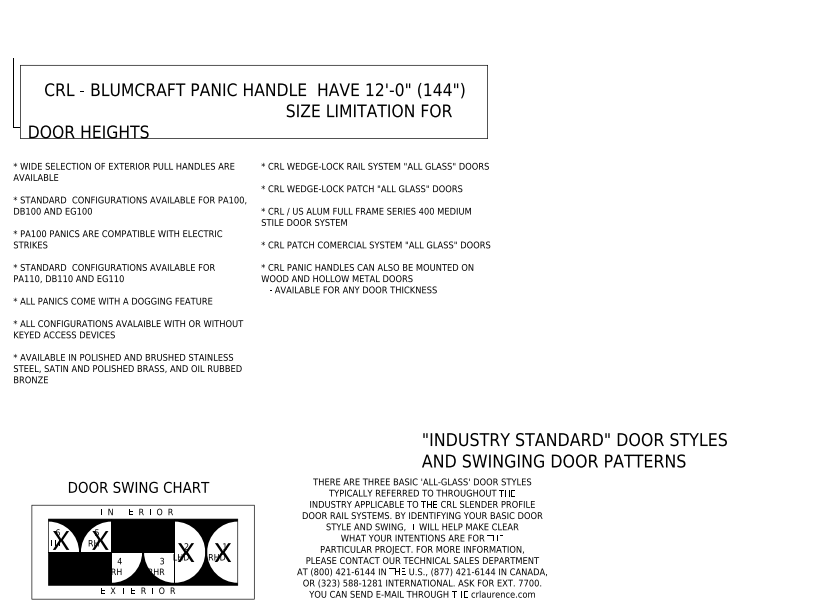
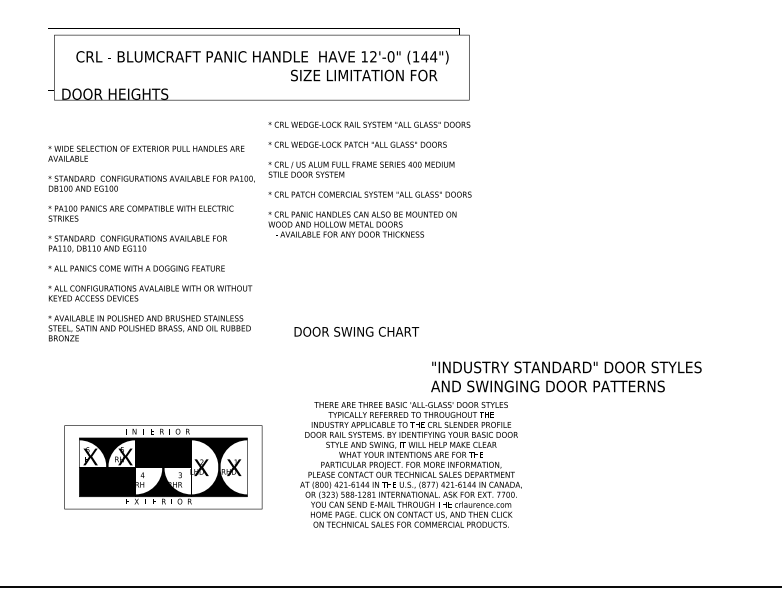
text: (129, 272) -> (151, 243), moved
text: (574, 449) -> (566, 376), moved
text: (138, 486) -> (356, 331), moved

